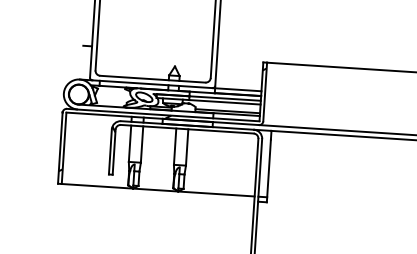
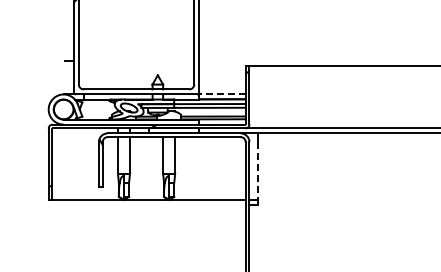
line: (238, 89) -> (222, 94), solid -> dashed
line: (269, 171) -> (258, 174), solid -> dashed

